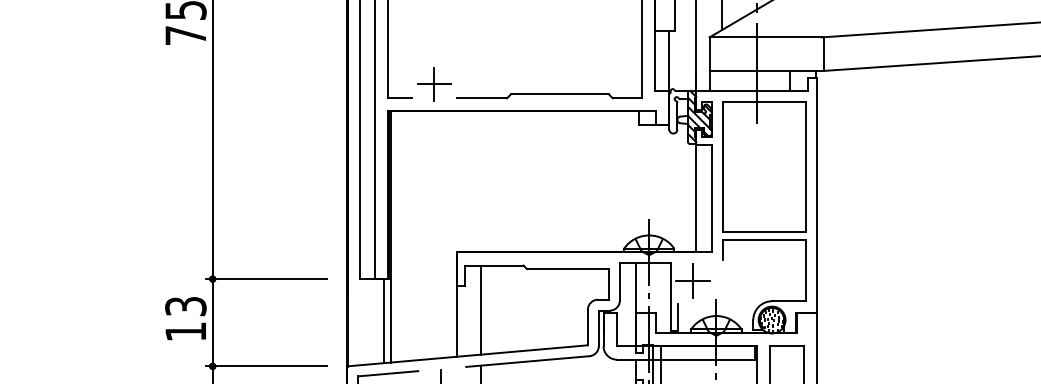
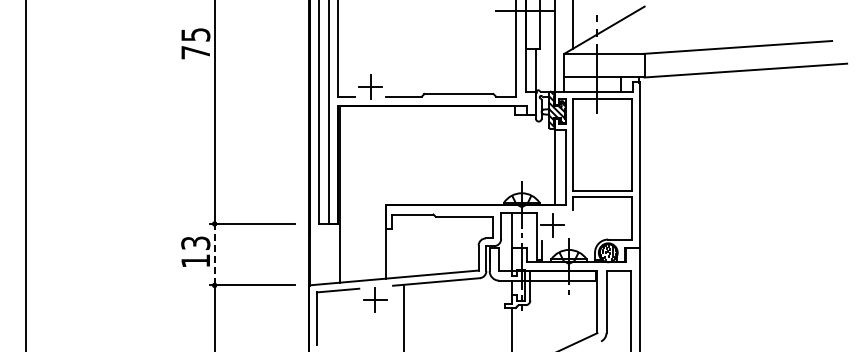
line: (481, 309) -> (403, 245), removed
line: (384, 321) -> (335, 253), removed
line: (212, 322) -> (214, 254), solid -> dashed

